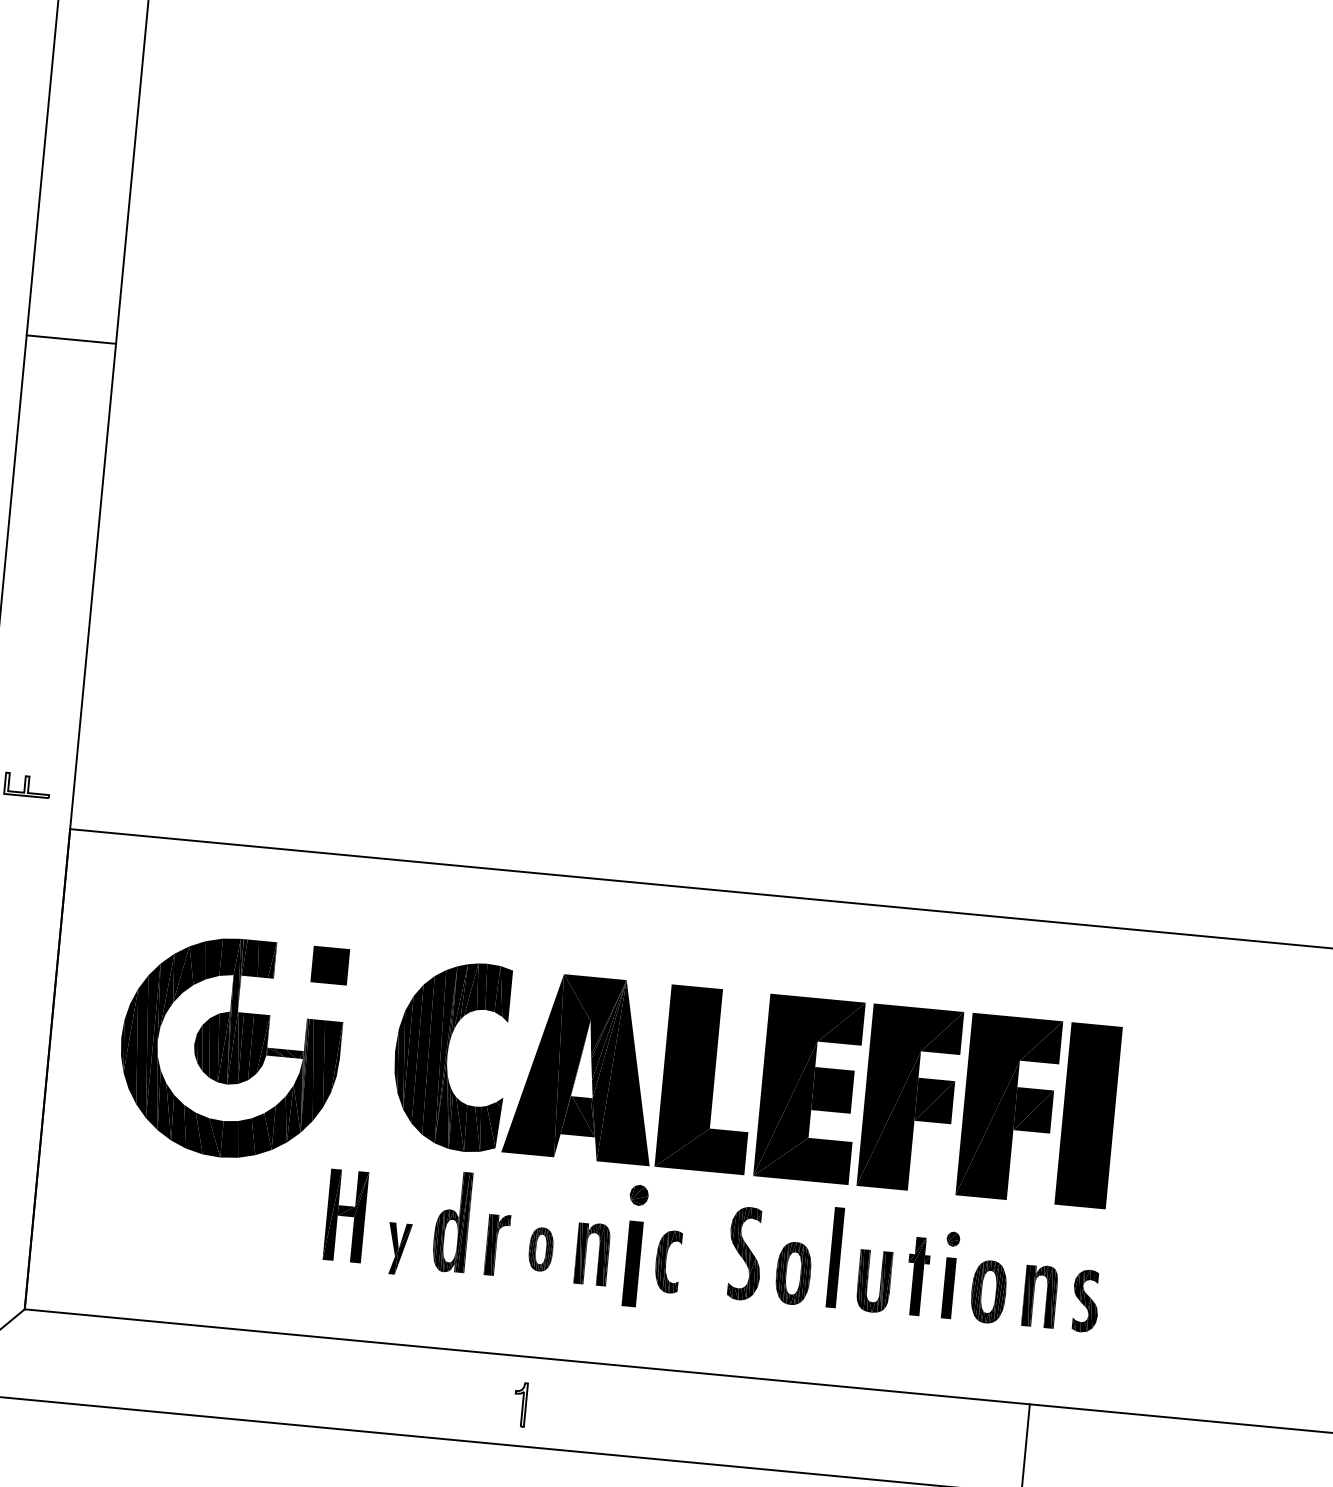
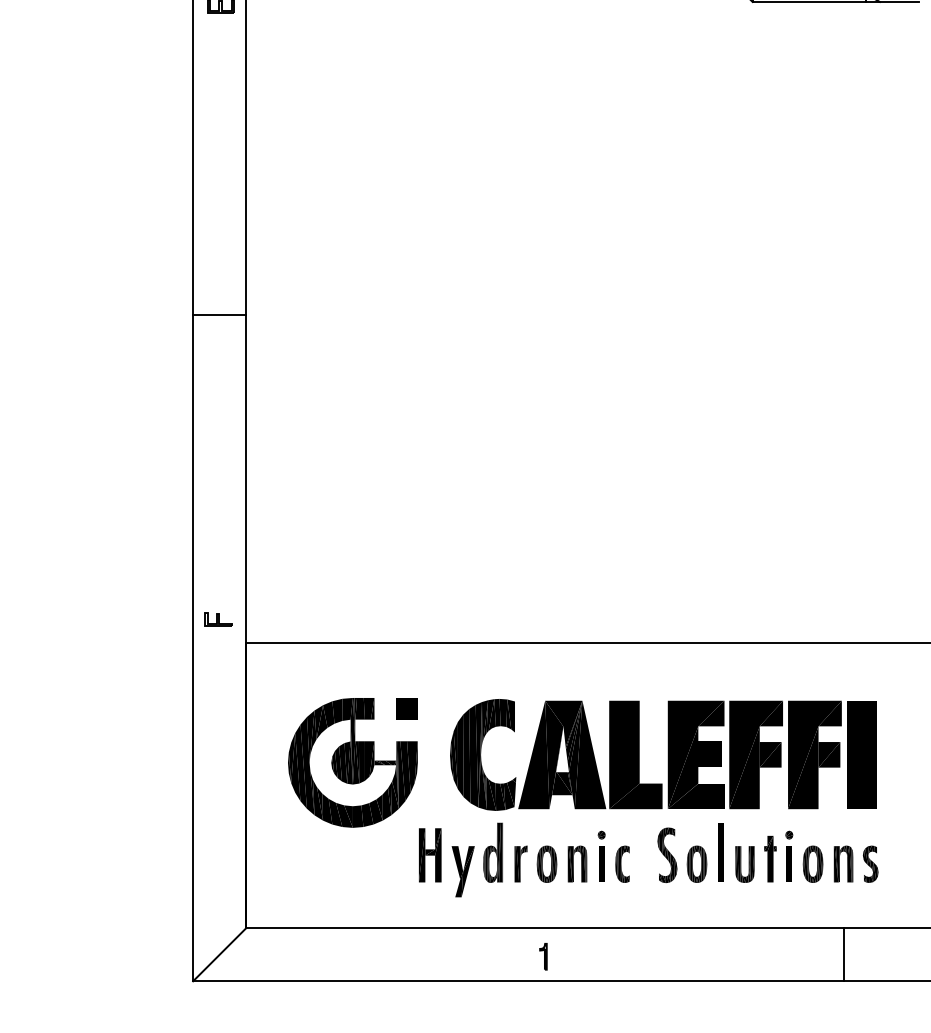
line: (71, 339) -> (219, 315), moved
part: (634, 1243) -> (601, 855), size x0.71
part: (397, 1248) -> (462, 871), size x1.67
part: (540, 1248) -> (546, 863), size x1.43

